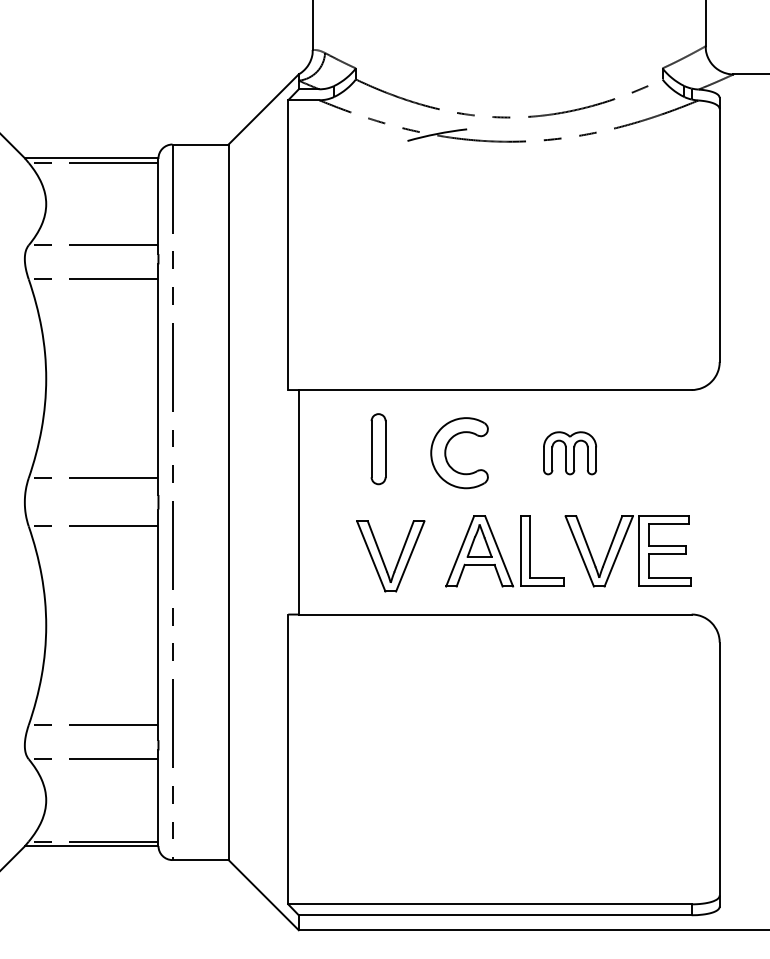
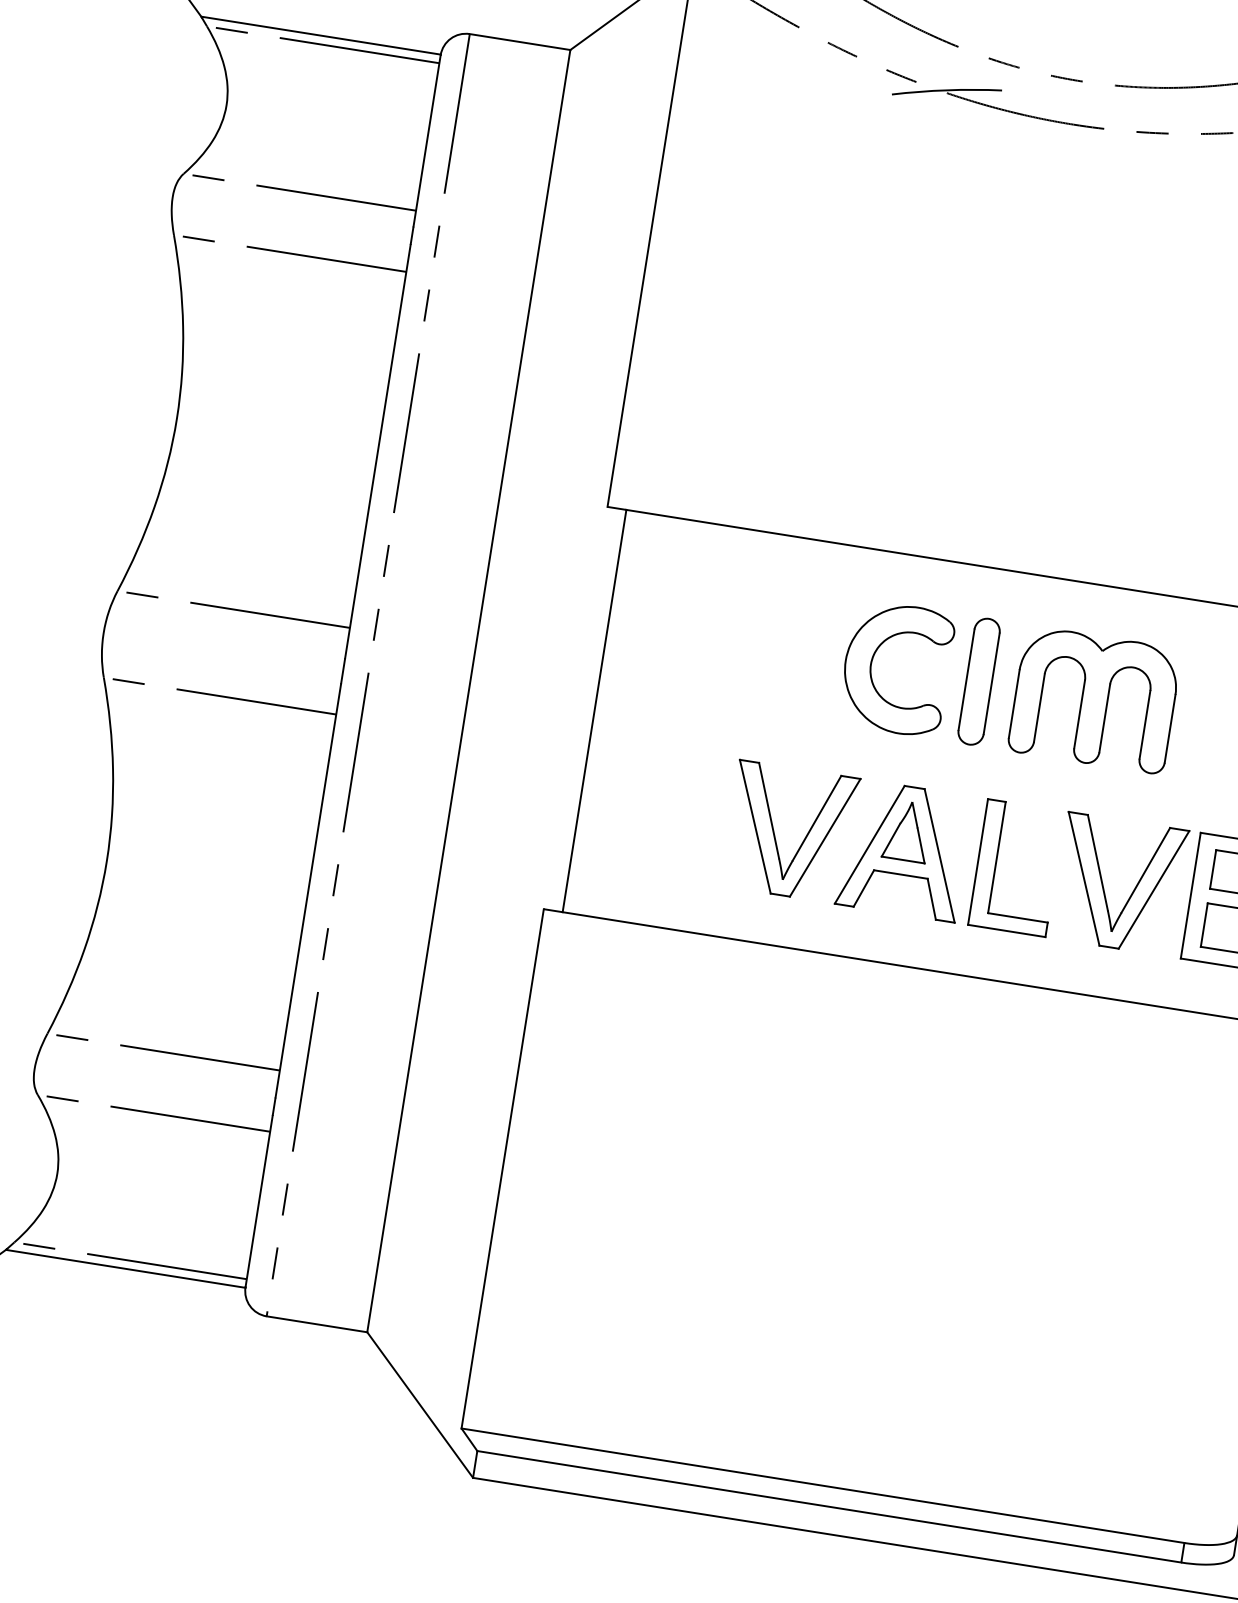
part: (378, 449) -> (978, 682), moved
part: (569, 453) -> (1093, 700), size x1.67
part: (383, 559) -> (776, 835), moved

